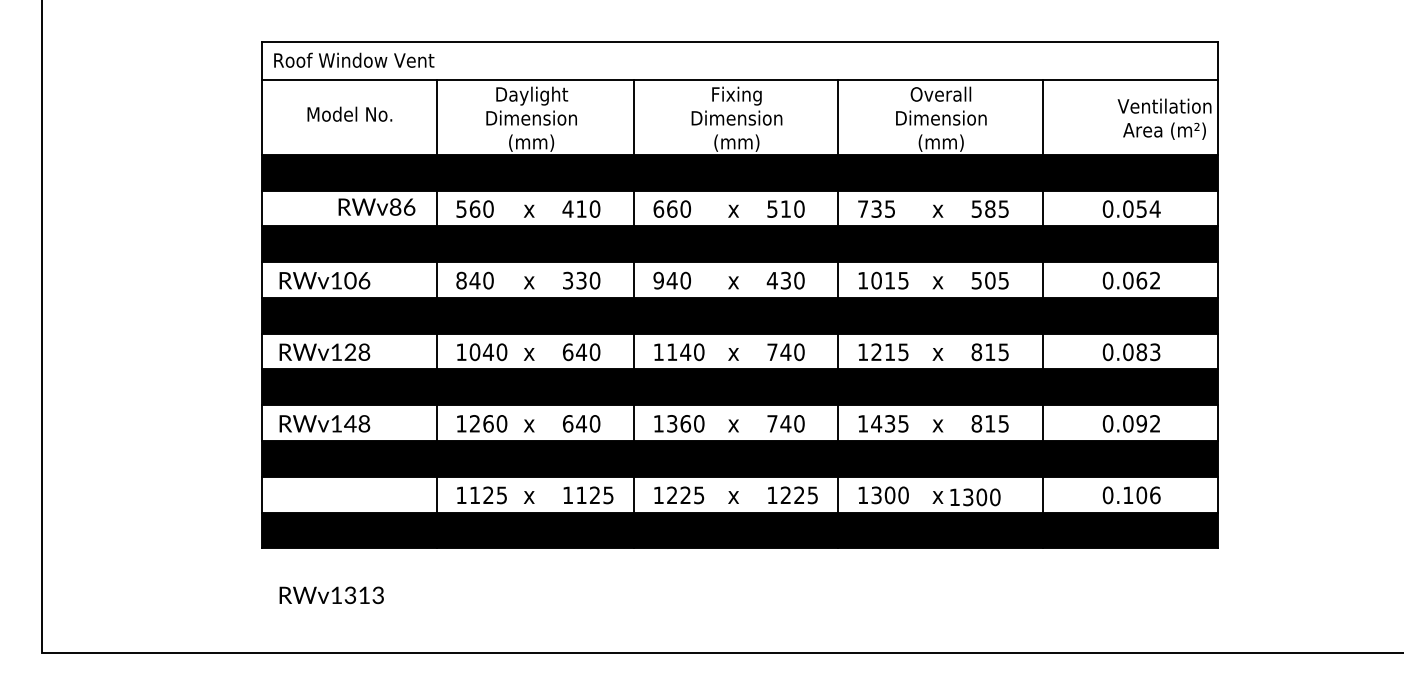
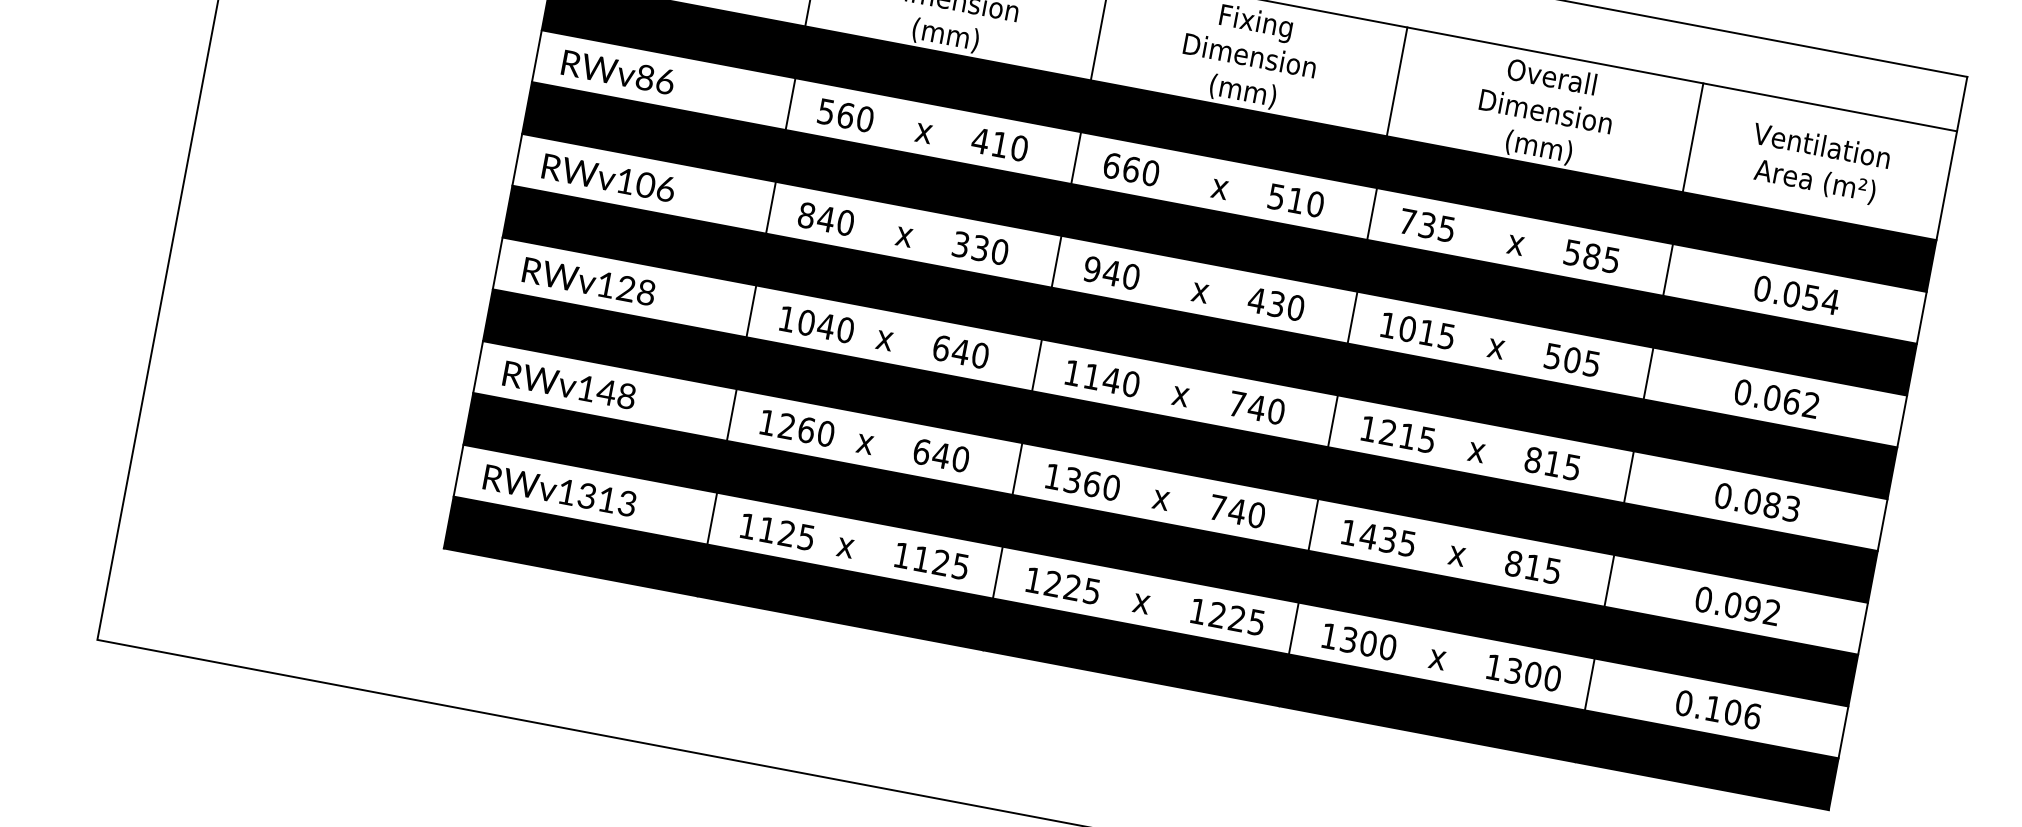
text: (1164, 118) -> (1818, 163), moved
text: (376, 206) -> (617, 71), moved
text: (975, 497) -> (1524, 673), moved
text: (331, 595) -> (559, 491), moved

